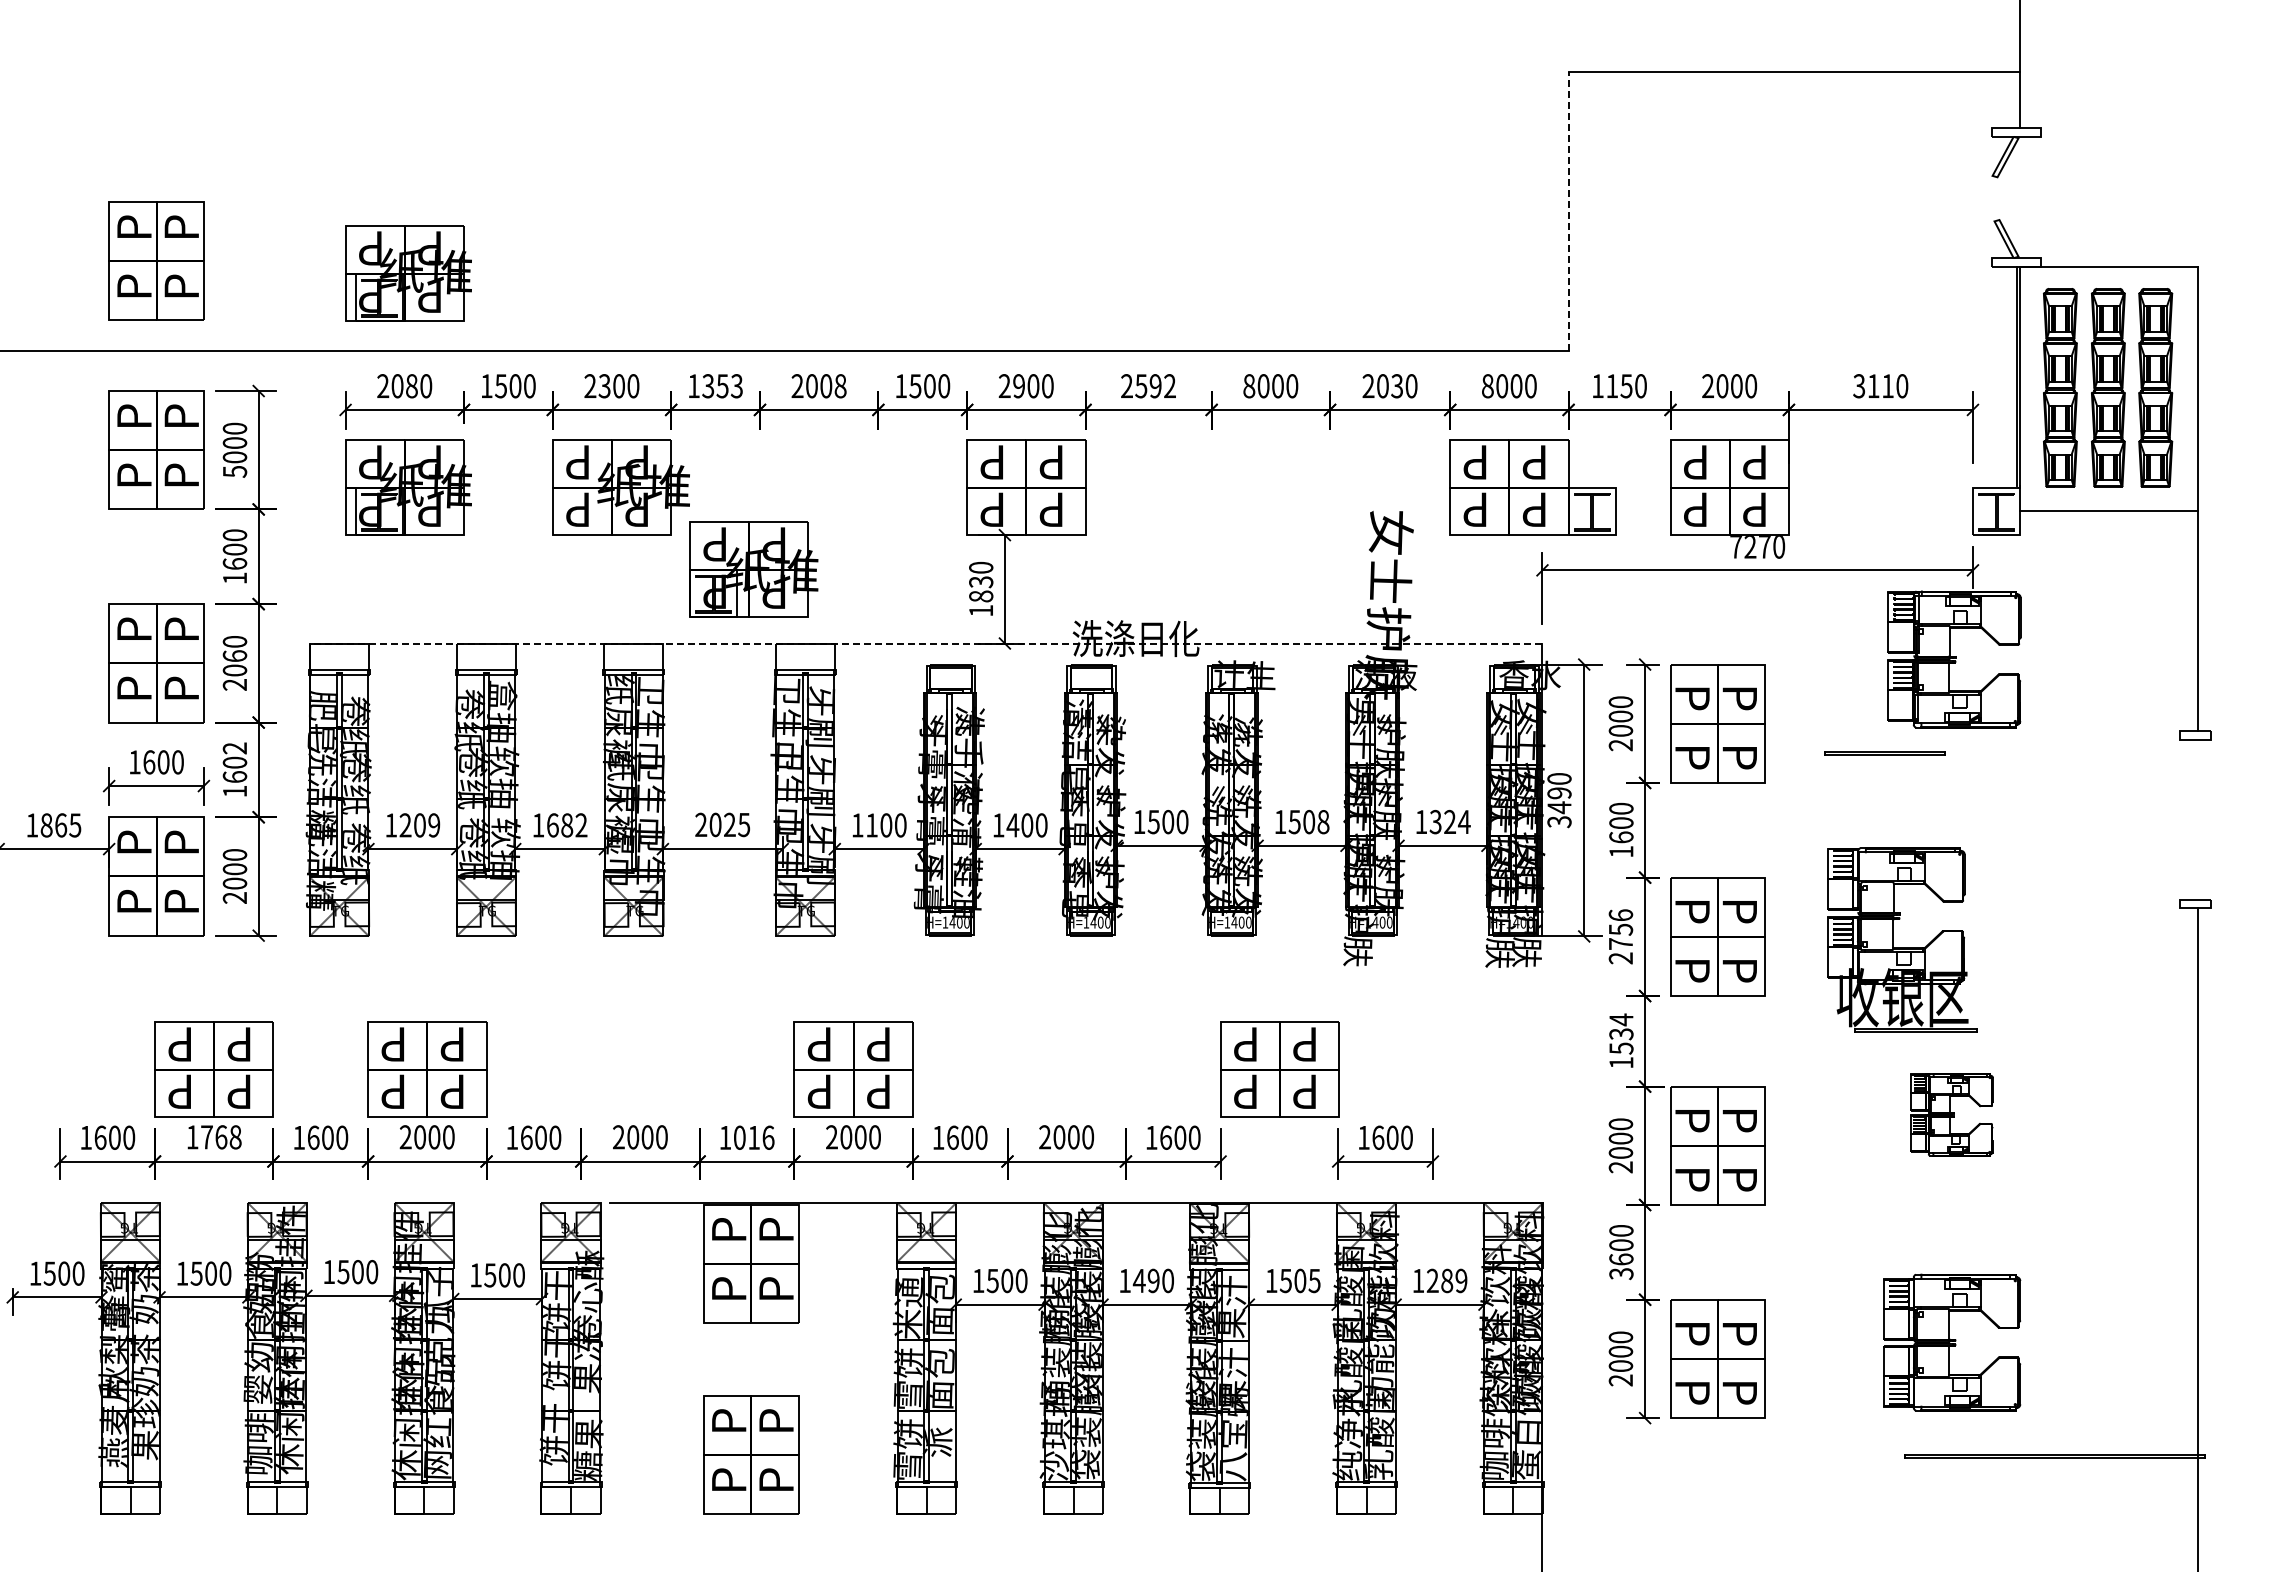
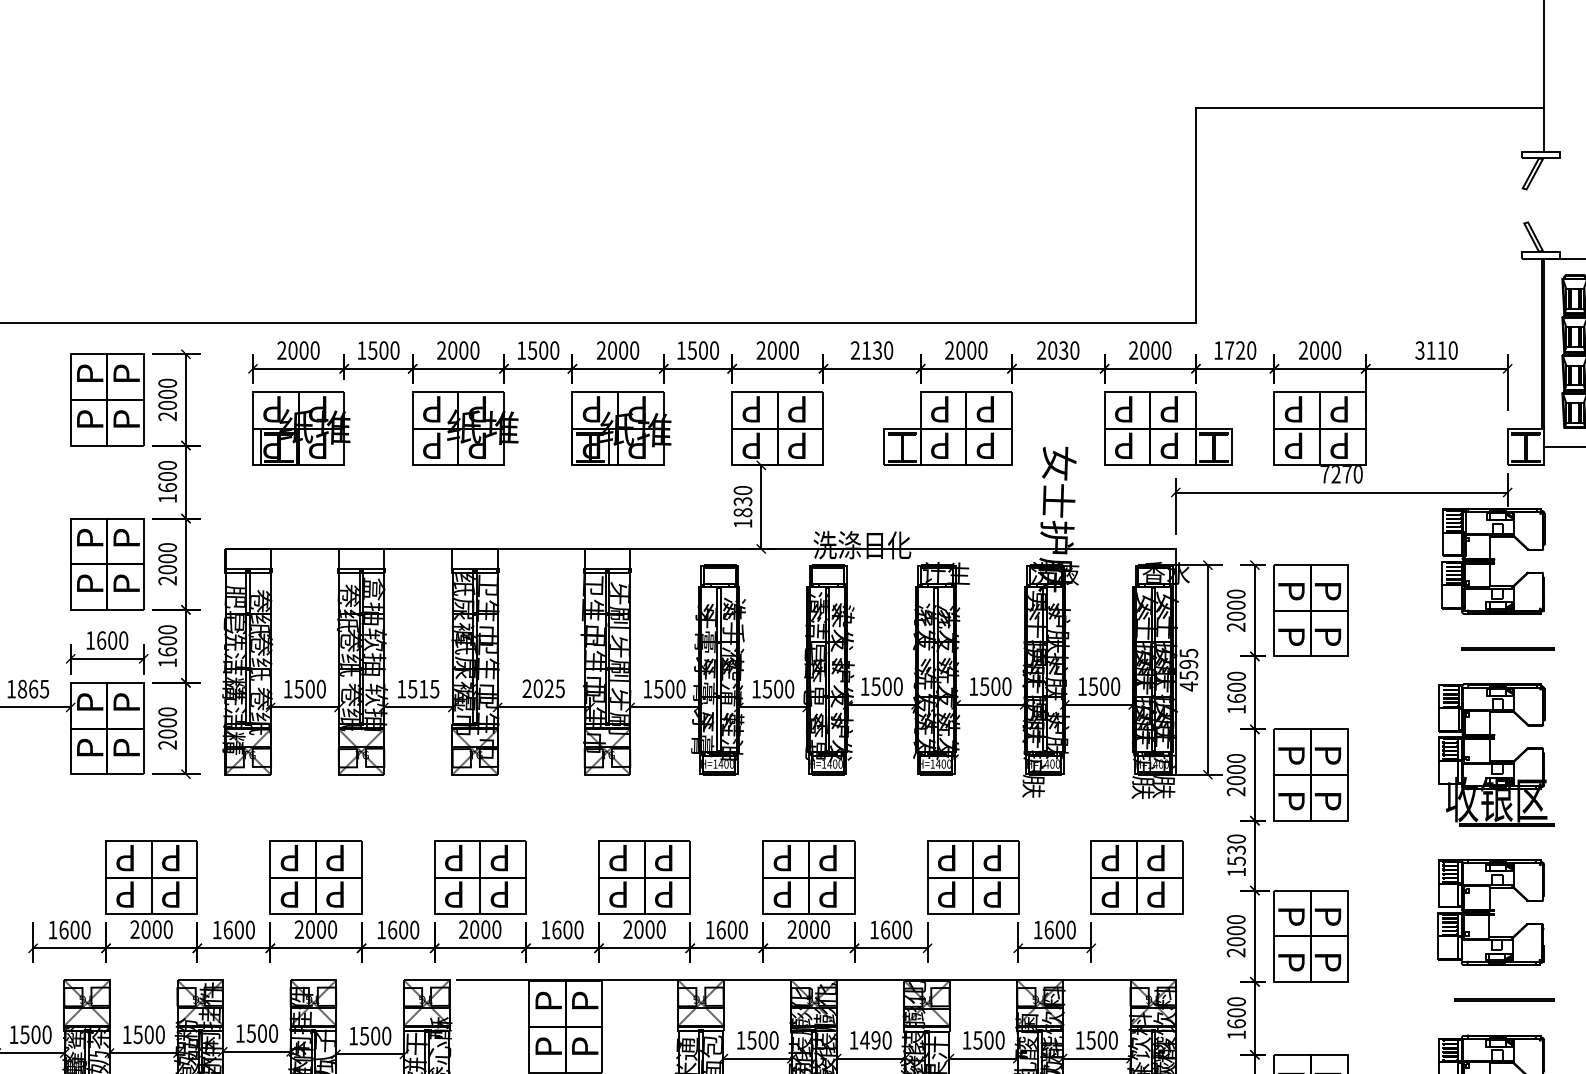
line: (1568, 211) -> (1195, 215), dashed -> solid
part: (156, 260) -> (107, 253), removed
part: (408, 273) -> (301, 263), removed
text: (411, 386) -> (303, 350), 2080 -> 2000
text: (604, 386) -> (452, 350), 2300 -> 2000
text: (722, 386) -> (543, 350), 1353 -> 1500
text: (840, 386) -> (634, 350), 2008 -> 2000
text: (1019, 386) -> (772, 350), 2900 -> 2000
text: (1155, 386) -> (877, 350), 2592 -> 2130
text: (1249, 386) -> (949, 350), 8000 -> 2000
text: (1487, 386) -> (1133, 350), 8000 -> 2000
text: (1619, 386) -> (1235, 350), 1150 -> 1720
text: (234, 471) -> (167, 416), 5000 -> 2000
part: (1246, 487) -> (947, 428), added
part: (753, 569) -> (621, 428), moved
line: (925, 643) -> (700, 548), dashed -> solid
text: (234, 655) -> (167, 558), 2060 -> 2000
text: (234, 748) -> (167, 629), 1602 -> 1600
line: (1884, 752) -> (1507, 648), moved
text: (1559, 800) -> (1188, 669), 3490 -> 4595
text: (1323, 821) -> (1006, 686), 1508 -> 1500
text: (1450, 821) -> (1104, 686), 1324 -> 1500
text: (419, 825) -> (309, 689), 1209 -> 1500
text: (566, 825) -> (423, 689), 1682 -> 1515
text: (871, 825) -> (658, 689), 1100 -> 1500
text: (1012, 825) -> (767, 689), 1400 -> 1500
text: (1620, 929) -> (1235, 769), 2756 -> 2000
part: (1902, 947) -> (1496, 760), moved
text: (1621, 1019) -> (1236, 838), 1534 -> 1530
part: (640, 1069) -> (480, 877), added
part: (1066, 1069) -> (808, 877), added
part: (1491, 1069) -> (1136, 877), added
part: (1951, 1114) -> (1491, 912), size x1.67
text: (213, 1137) -> (151, 929), 1768 -> 2000
text: (754, 1137) -> (568, 929), 1016 -> 1600
line: (1968, 1227) -> (1504, 999), added
text: (1621, 1274) -> (1236, 1035), 3600 -> 1600
text: (1314, 1280) -> (999, 1040), 1505 -> 1500
text: (1446, 1280) -> (1101, 1040), 1289 -> 1500

